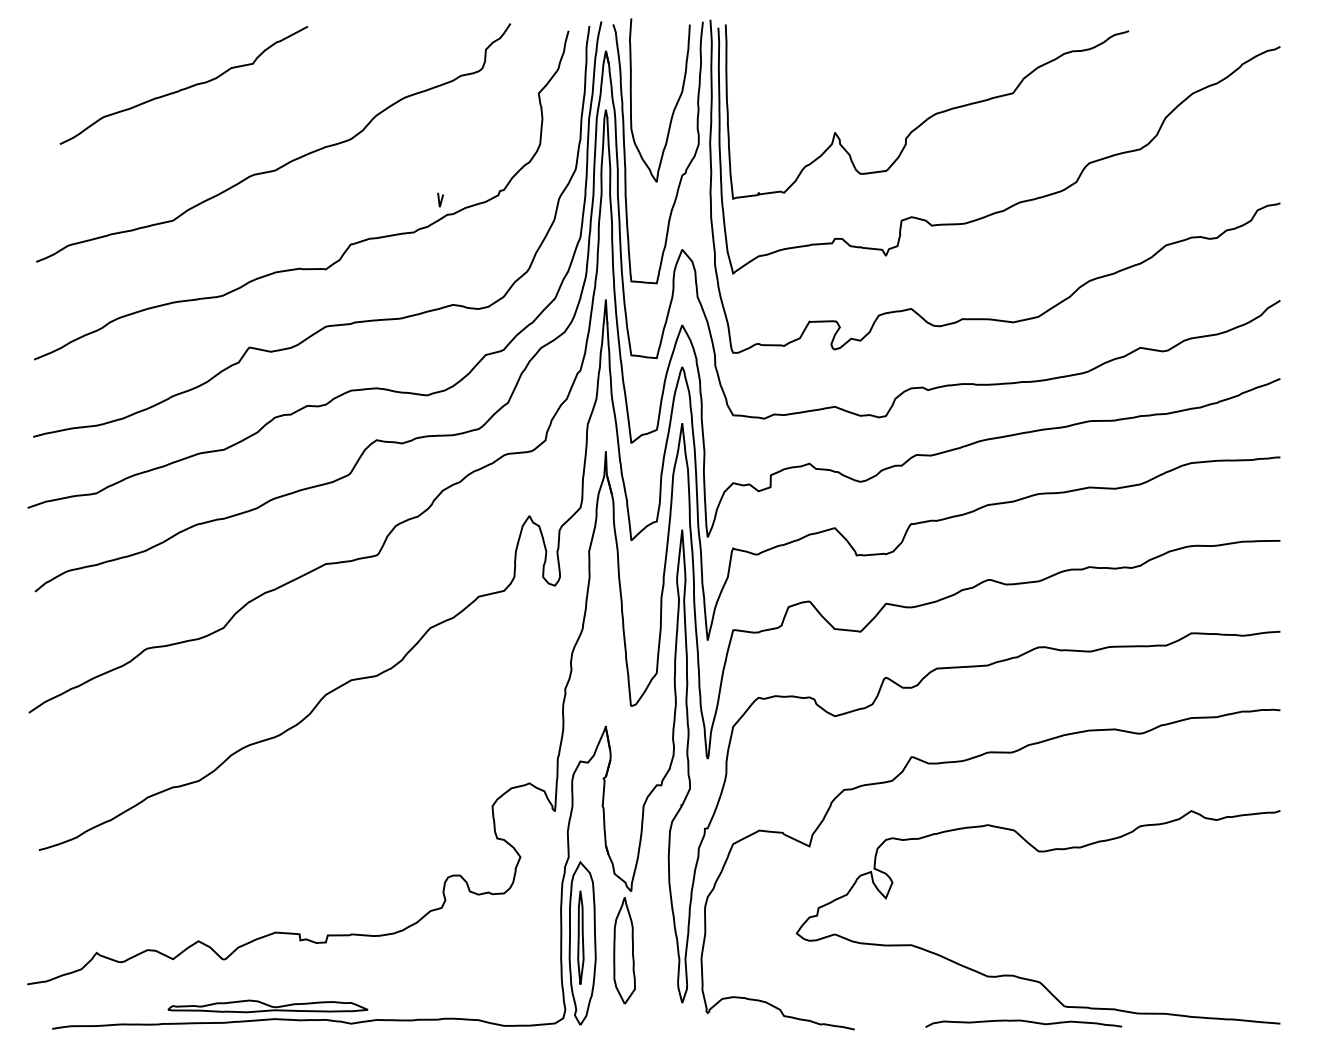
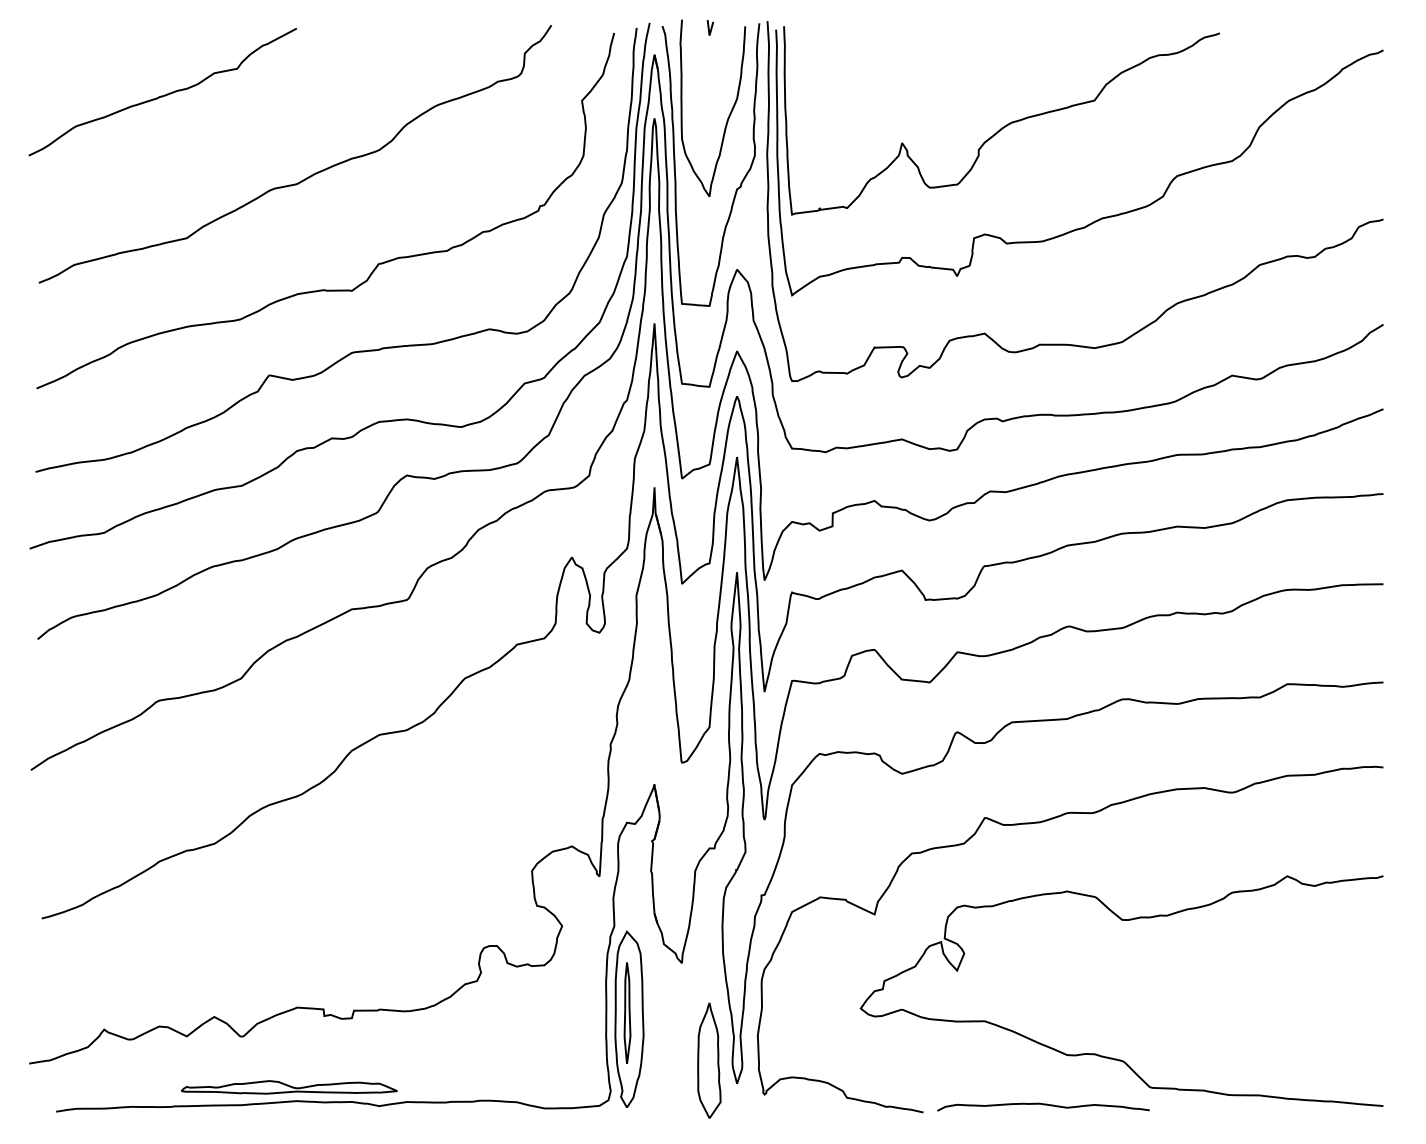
curve: (185, 87) -> (164, 94), moved
line: (439, 199) -> (709, 27), moved
part: (624, 950) -> (709, 1060), moved
curve: (1023, 1021) -> (1043, 1104), moved

